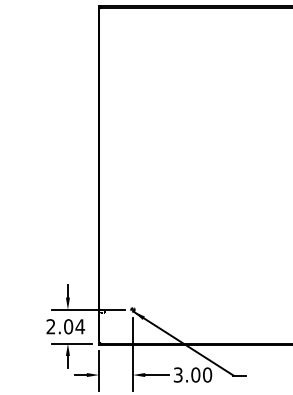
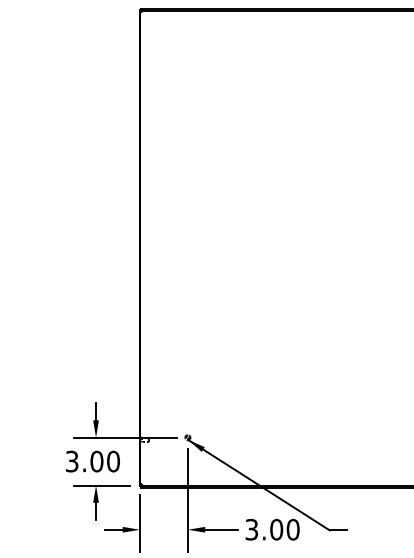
text: (65, 326) -> (92, 461), 2.04 -> 3.00

